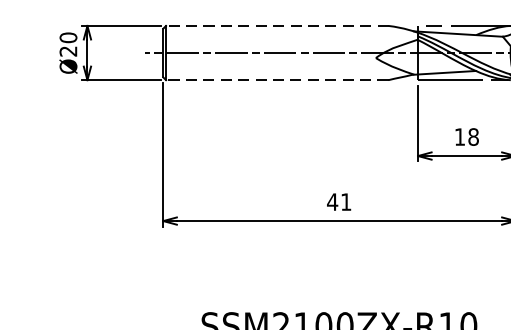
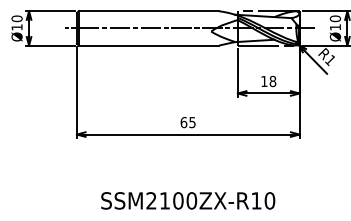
line: (276, 26) -> (148, 11), dashed -> solid
text: (67, 51) -> (16, 27), Ø20 -> Ø10
line: (276, 80) -> (148, 45), dashed -> solid
text: (338, 201) -> (187, 122), 41 -> 65

